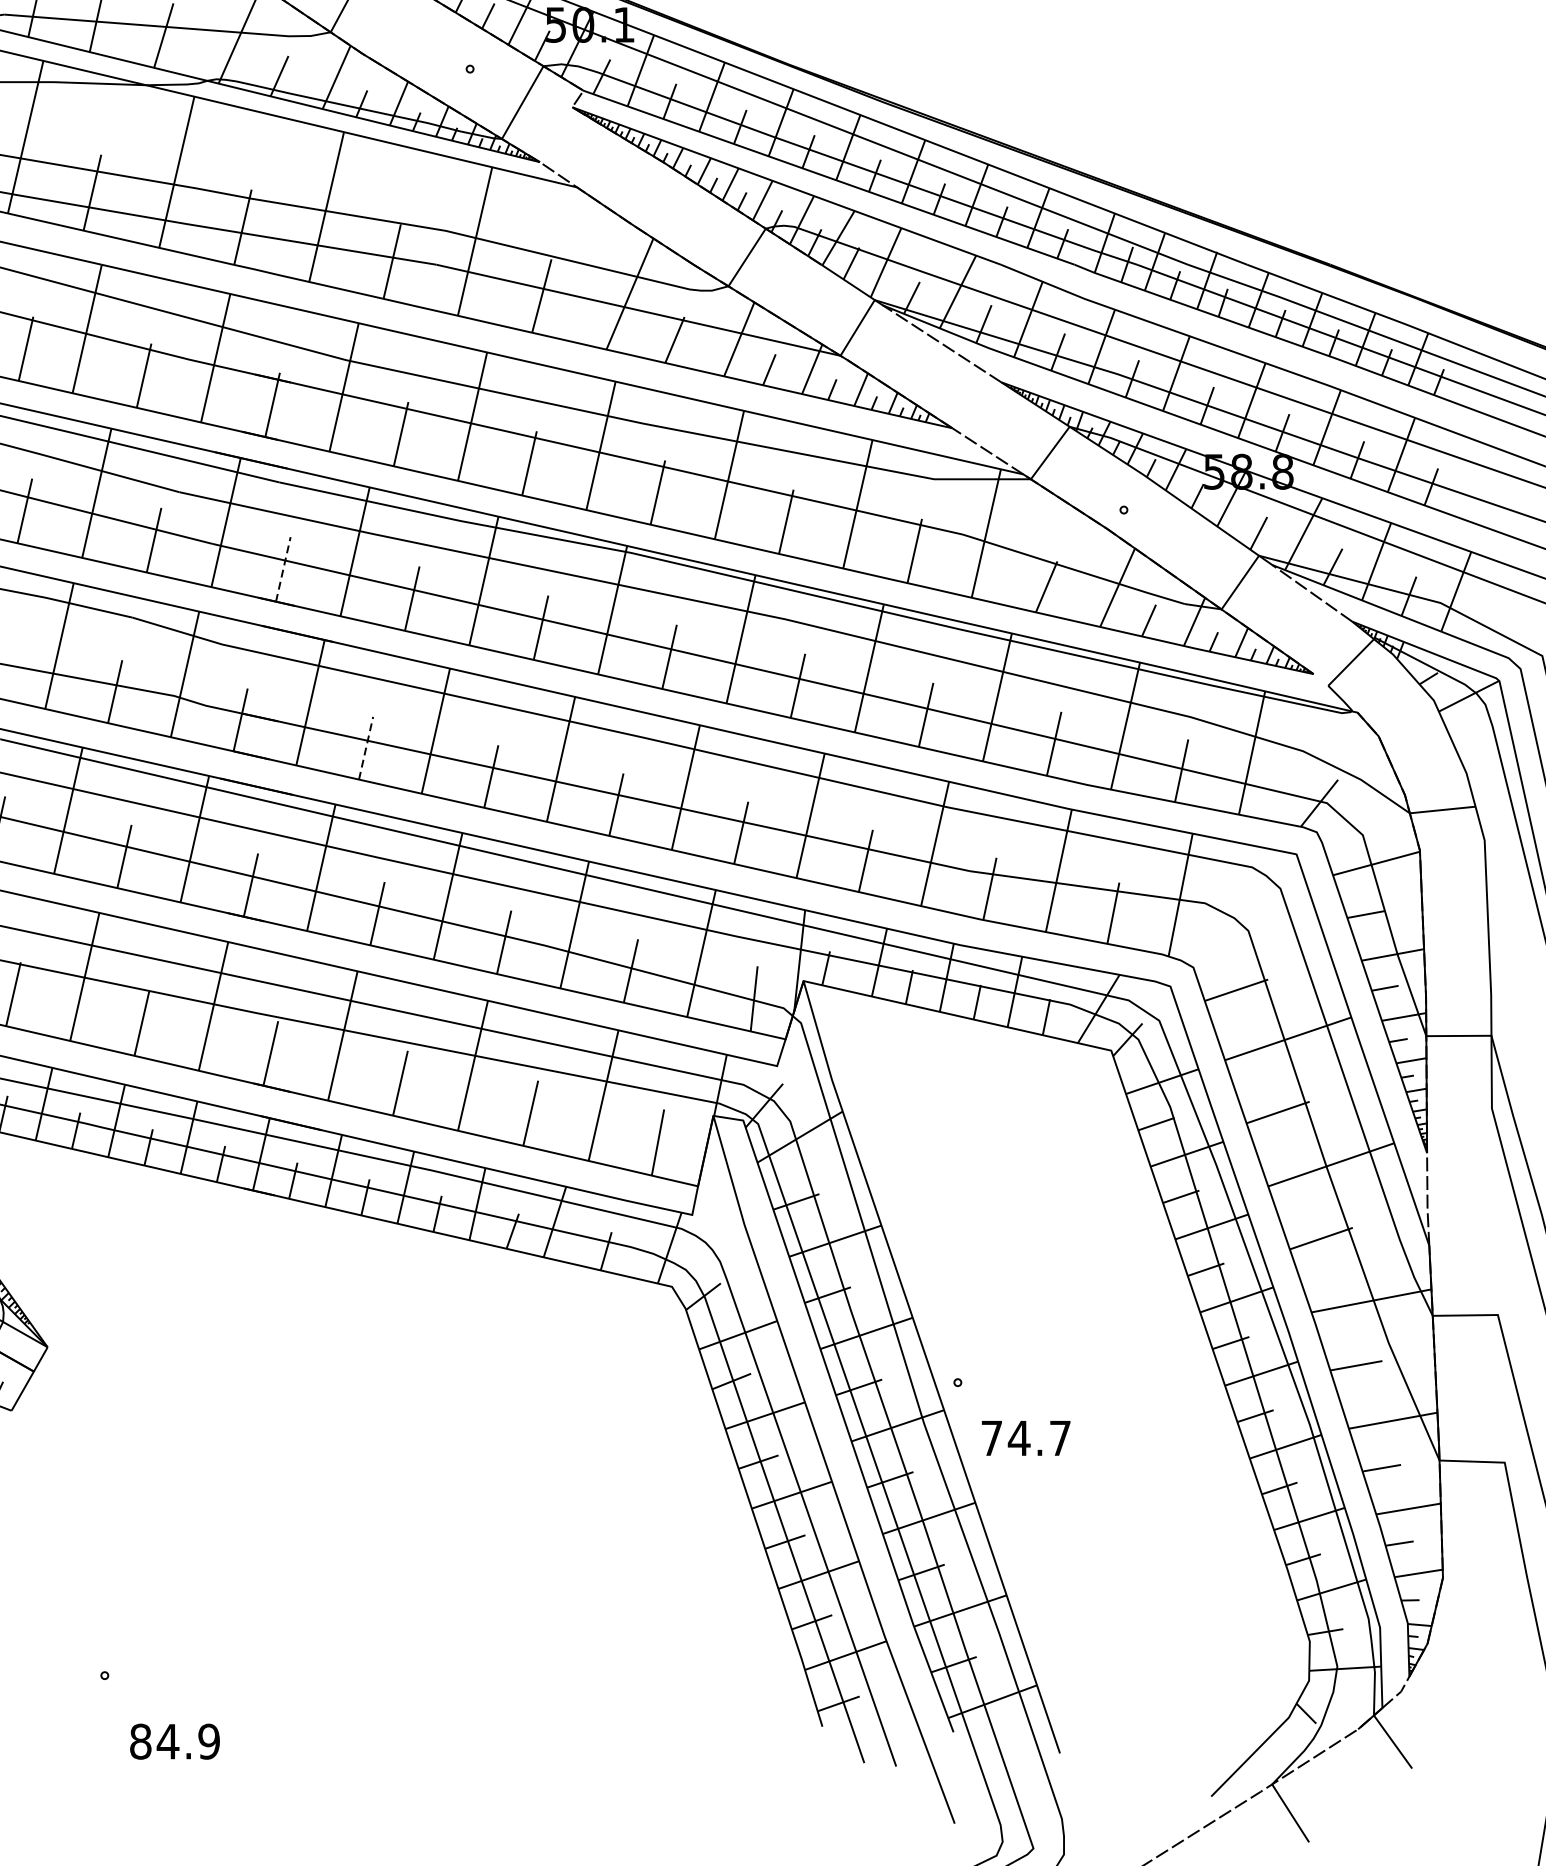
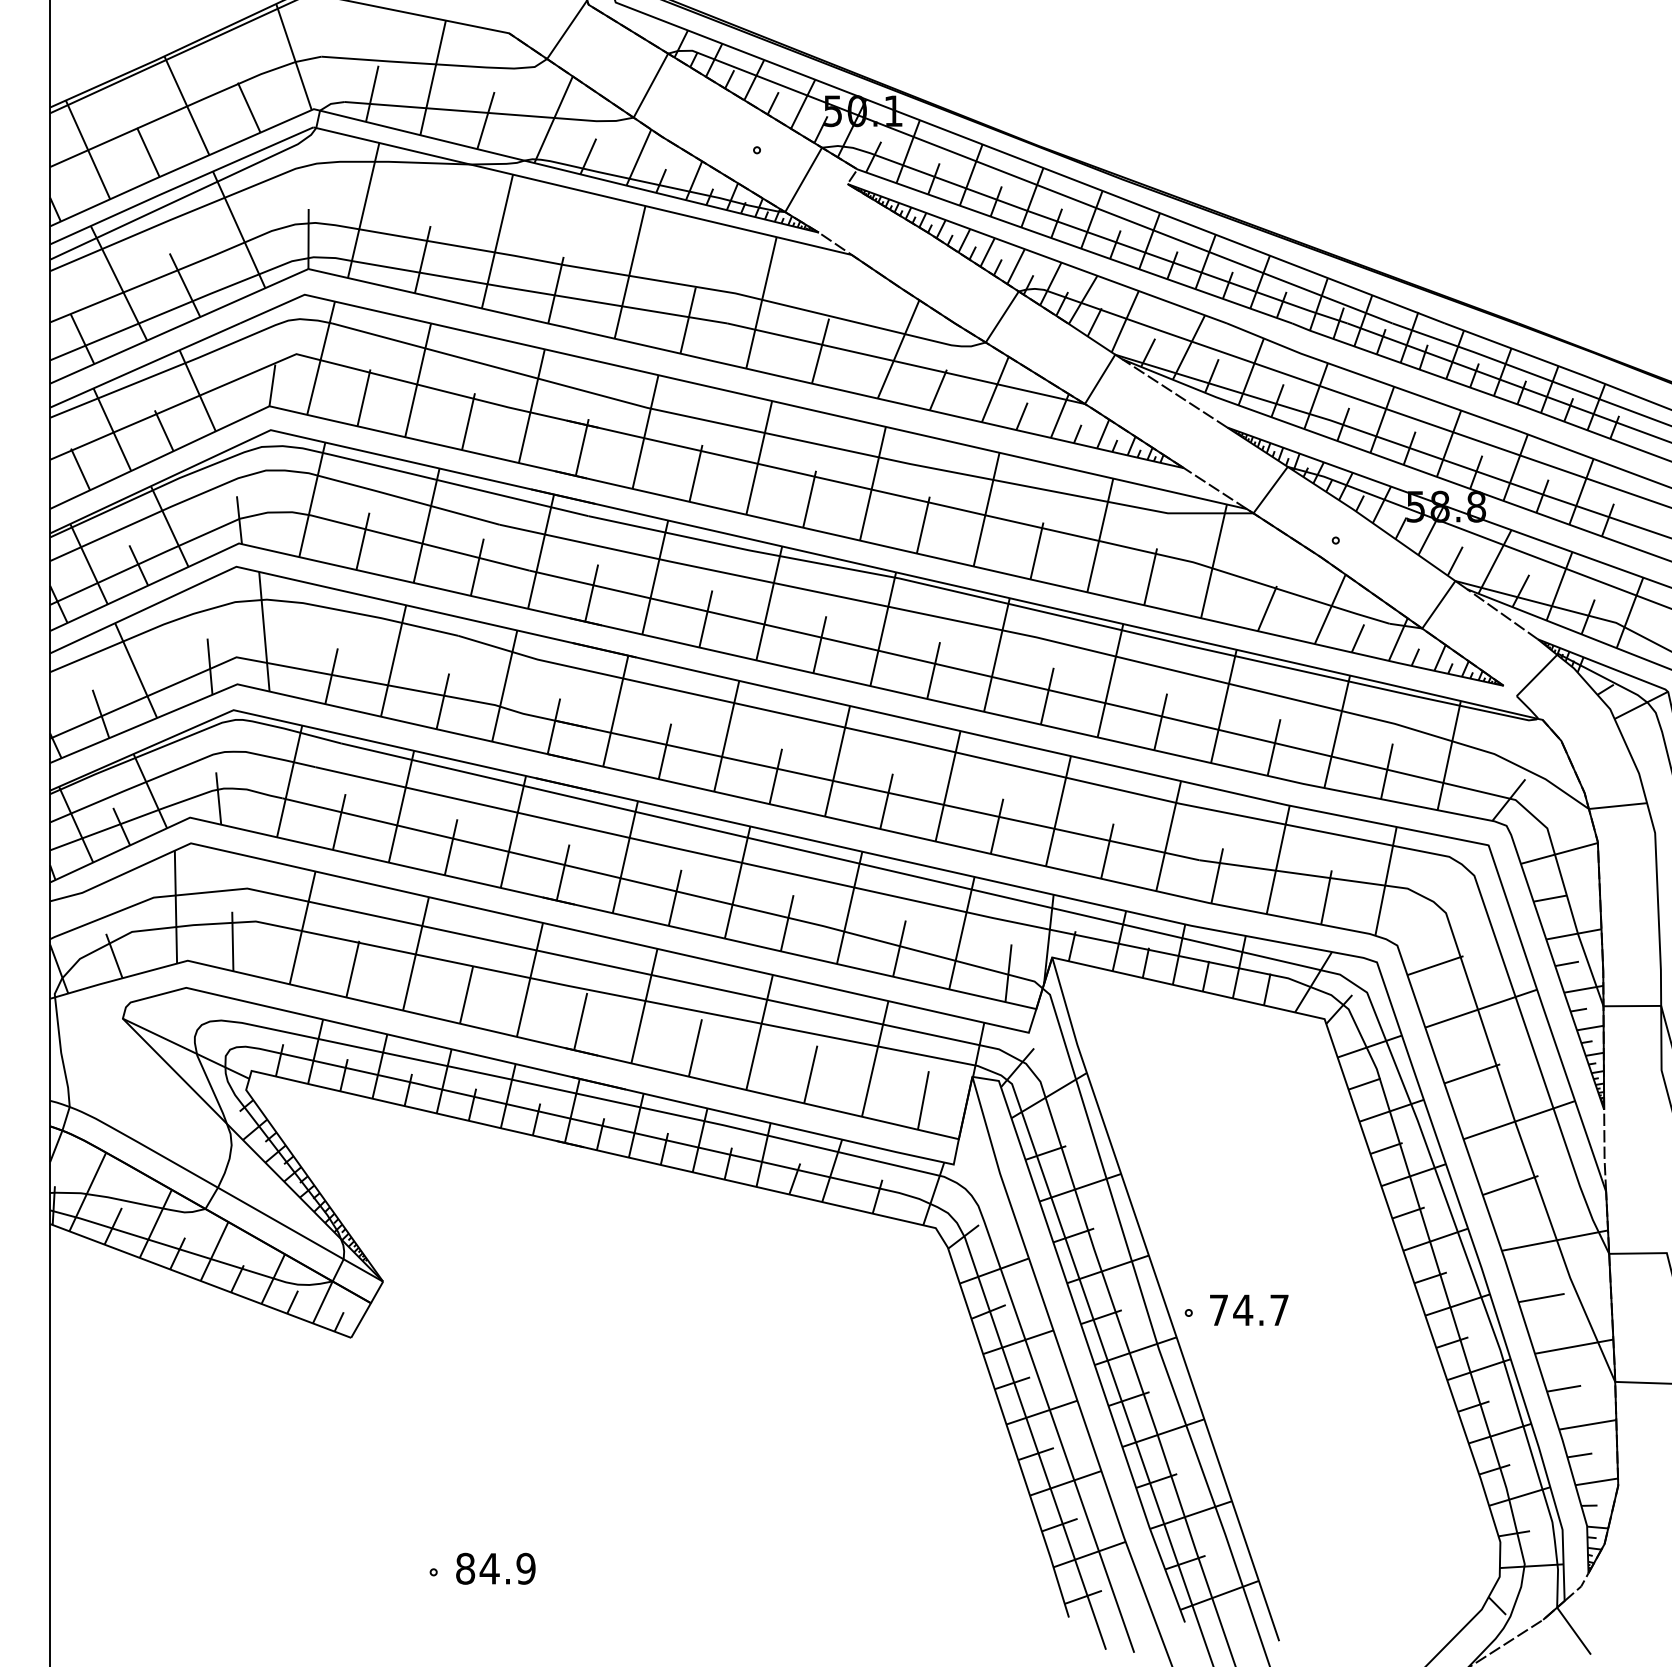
line: (283, 568) -> (591, 592), dashed -> solid
line: (366, 747) -> (665, 750), dashed -> solid
text: (1026, 1437) -> (1249, 1309), moved
text: (174, 1741) -> (495, 1568), moved

